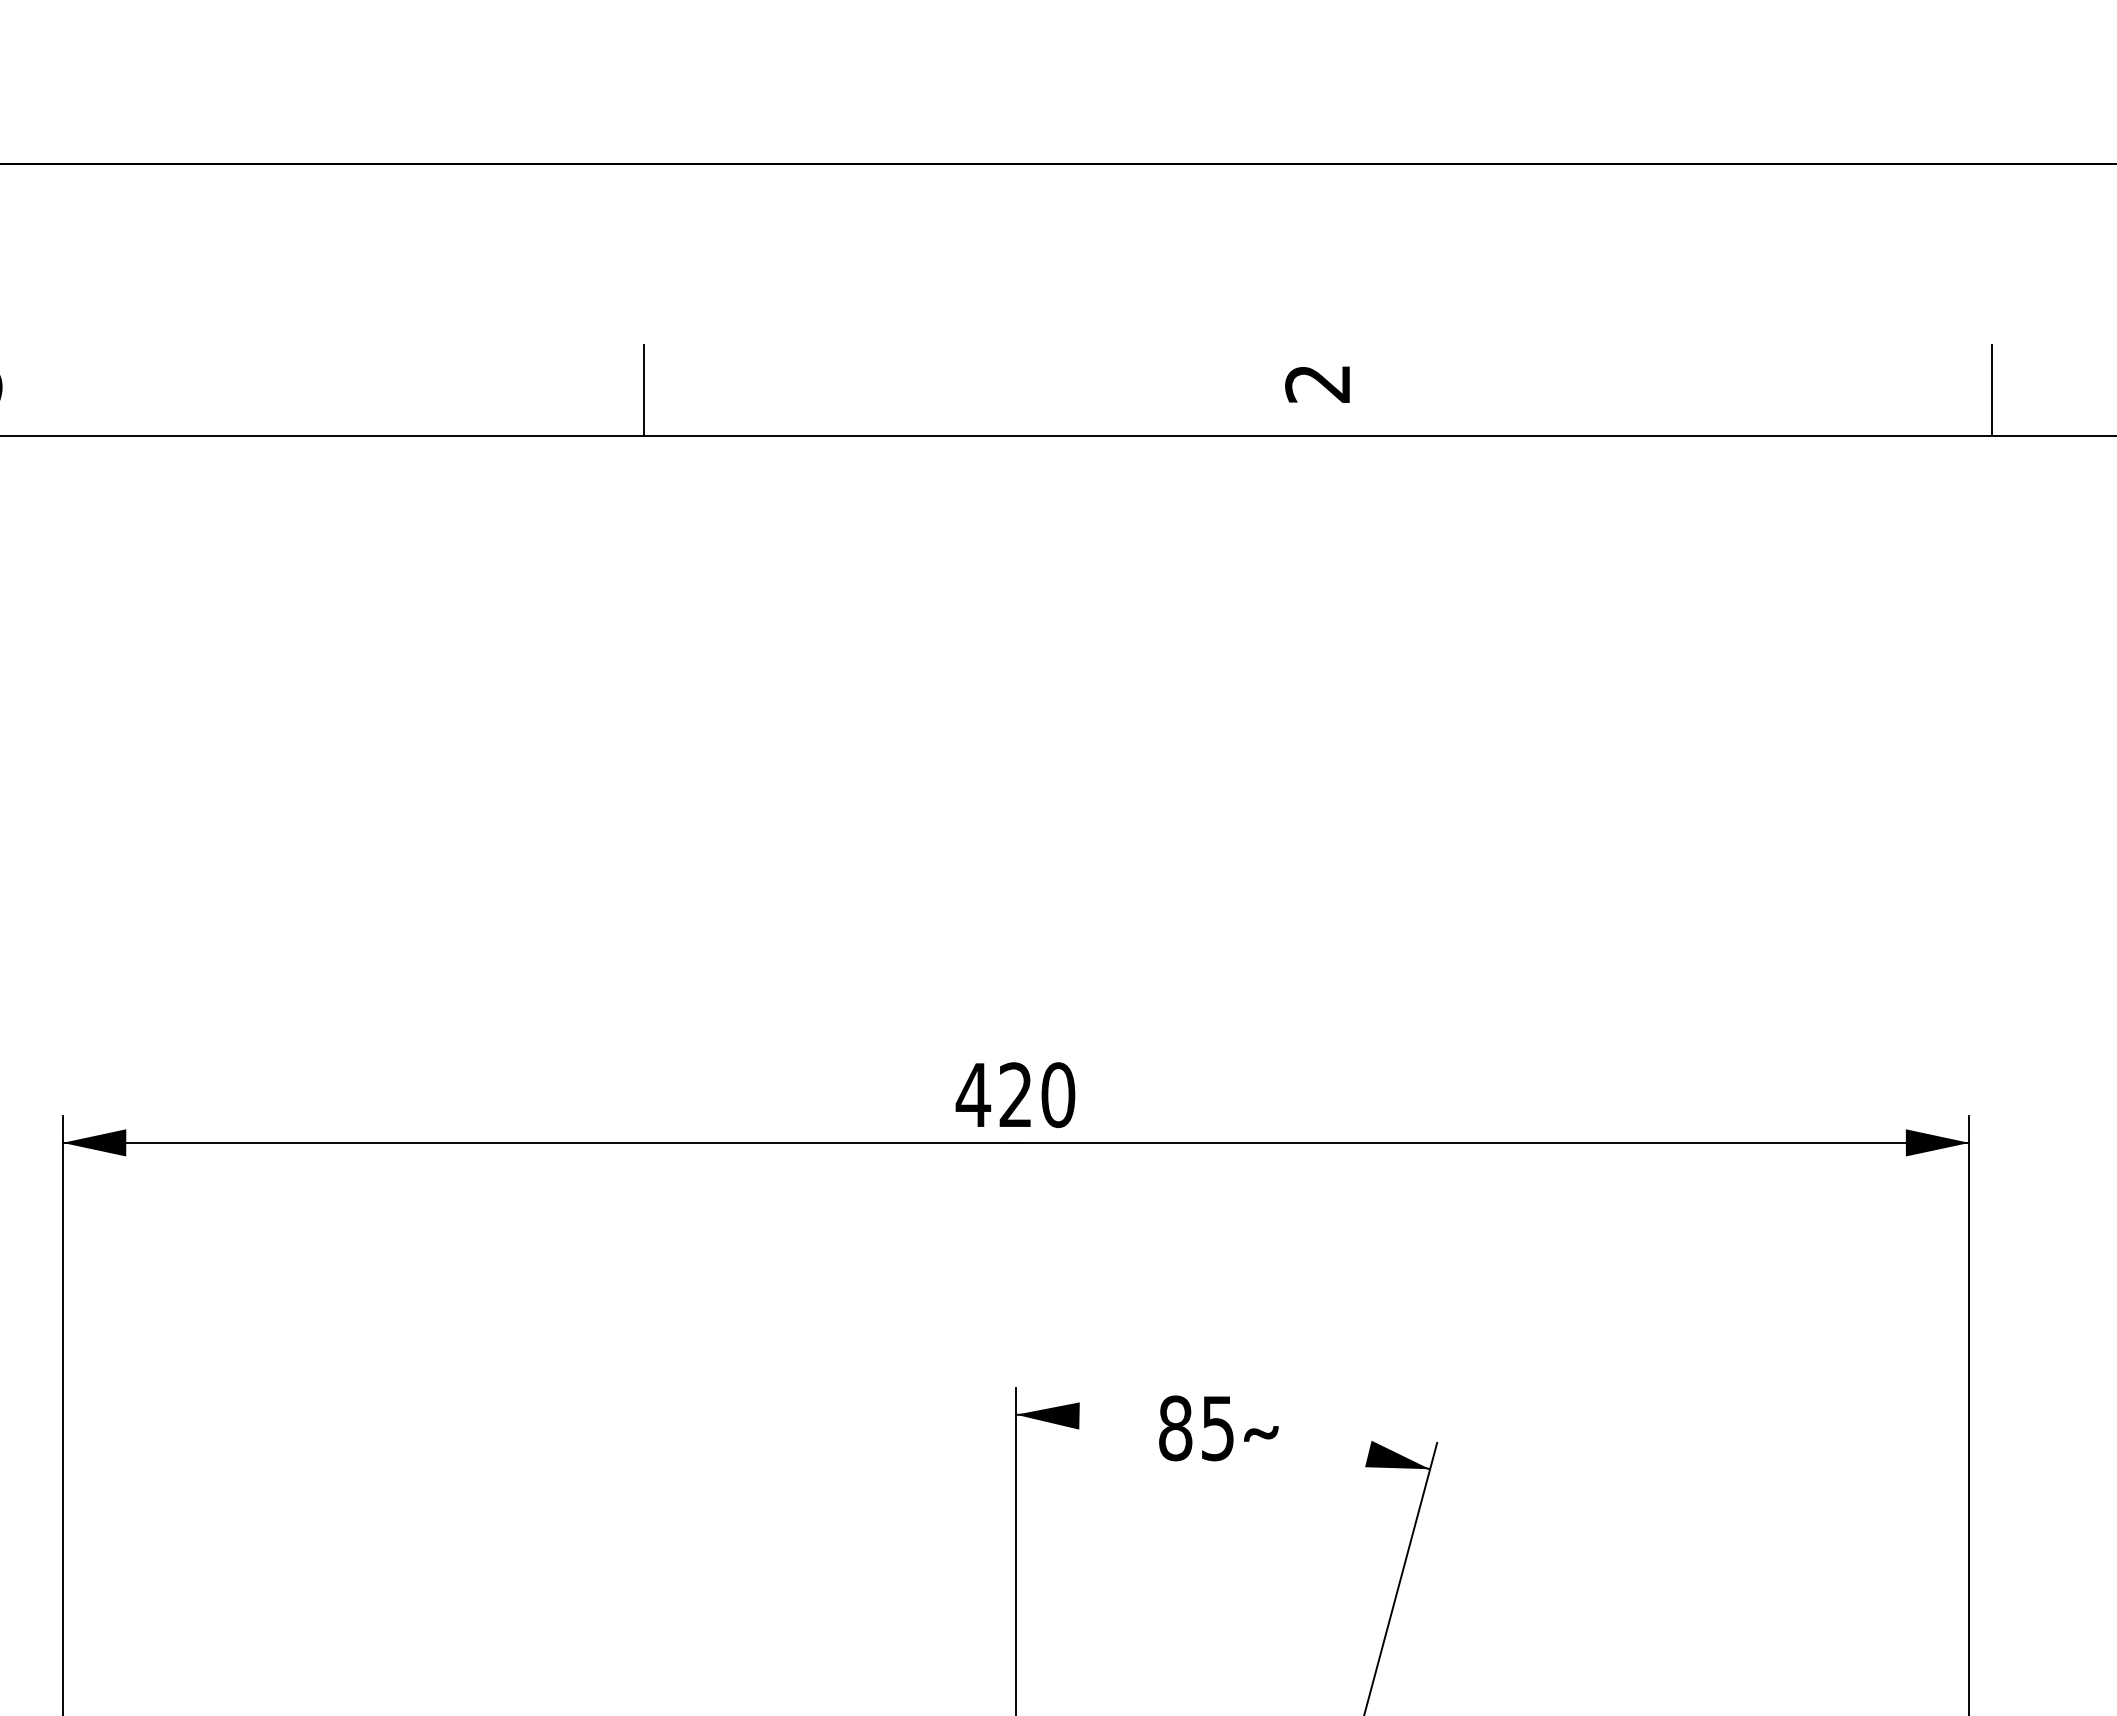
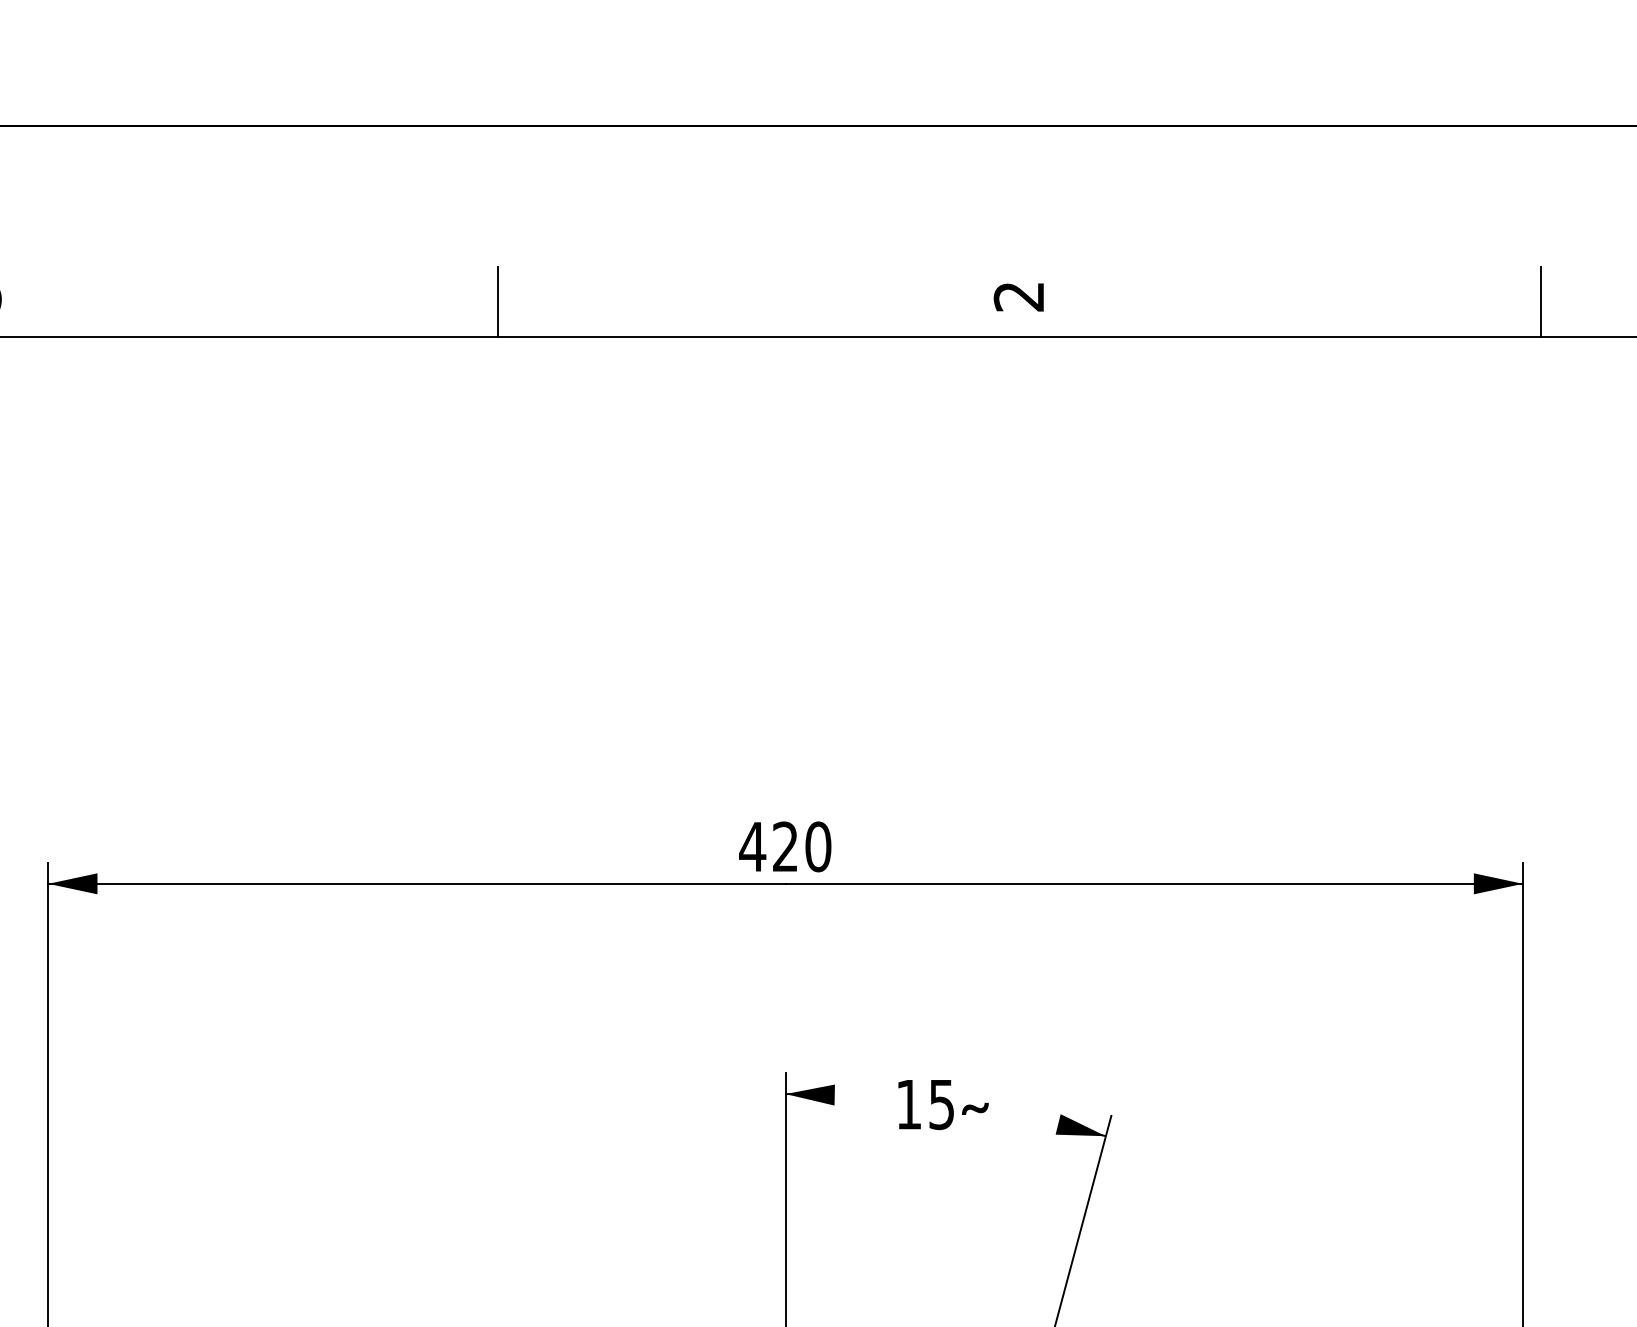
text: (1175, 1428) -> (908, 1104), 85 -> 15

